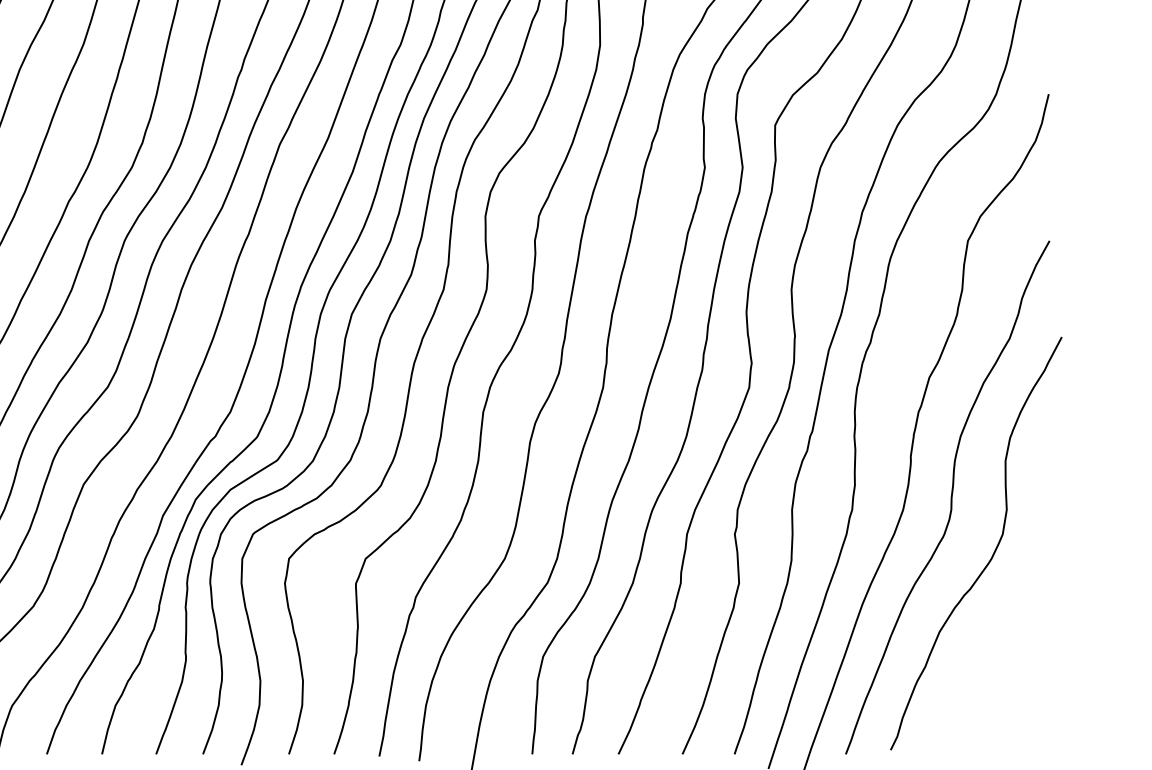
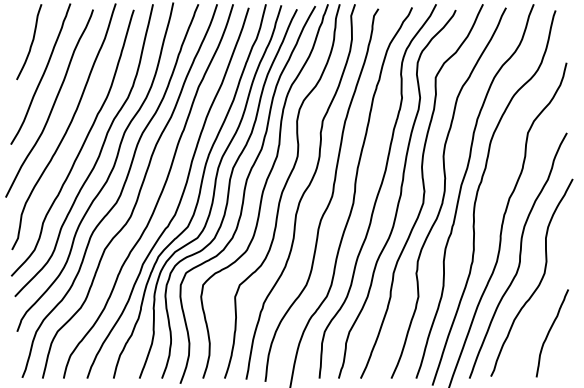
curve: (1012, 660) -> (549, 333), added

